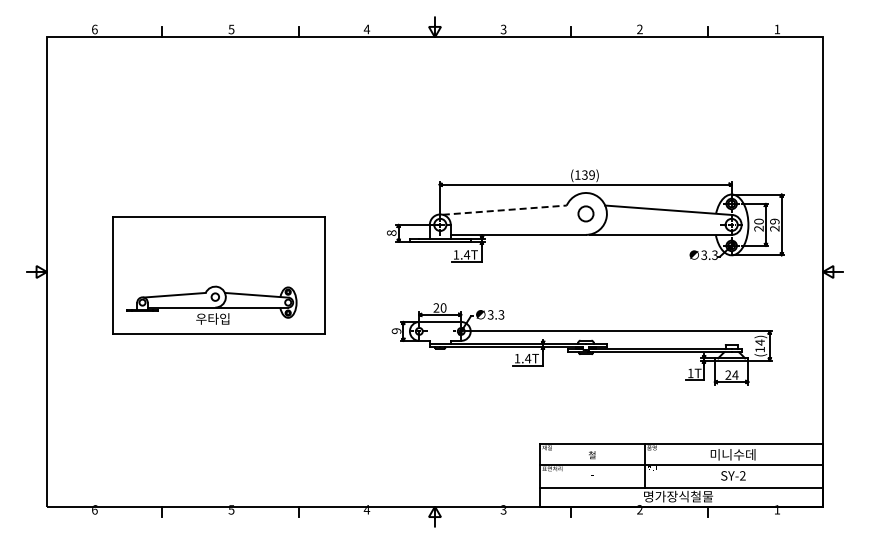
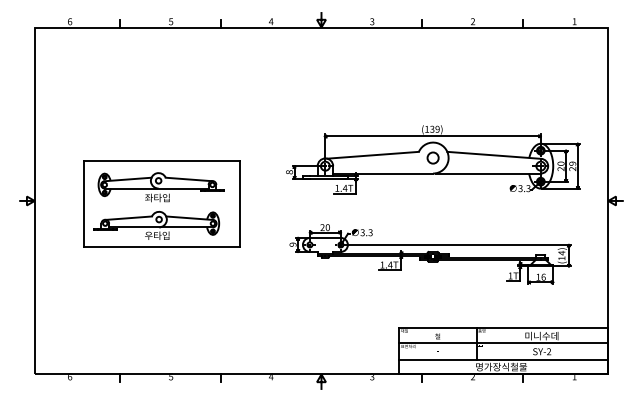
line: (505, 210) -> (373, 155), dashed -> solid
part: (217, 253) -> (160, 187), added
text: (731, 374) -> (540, 276), 24 -> 16

